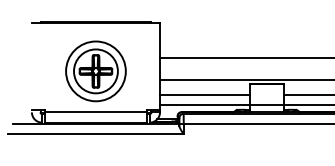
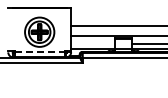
line: (205, 94) -> (93, 43), removed
line: (97, 112) -> (40, 52), solid -> dashed

